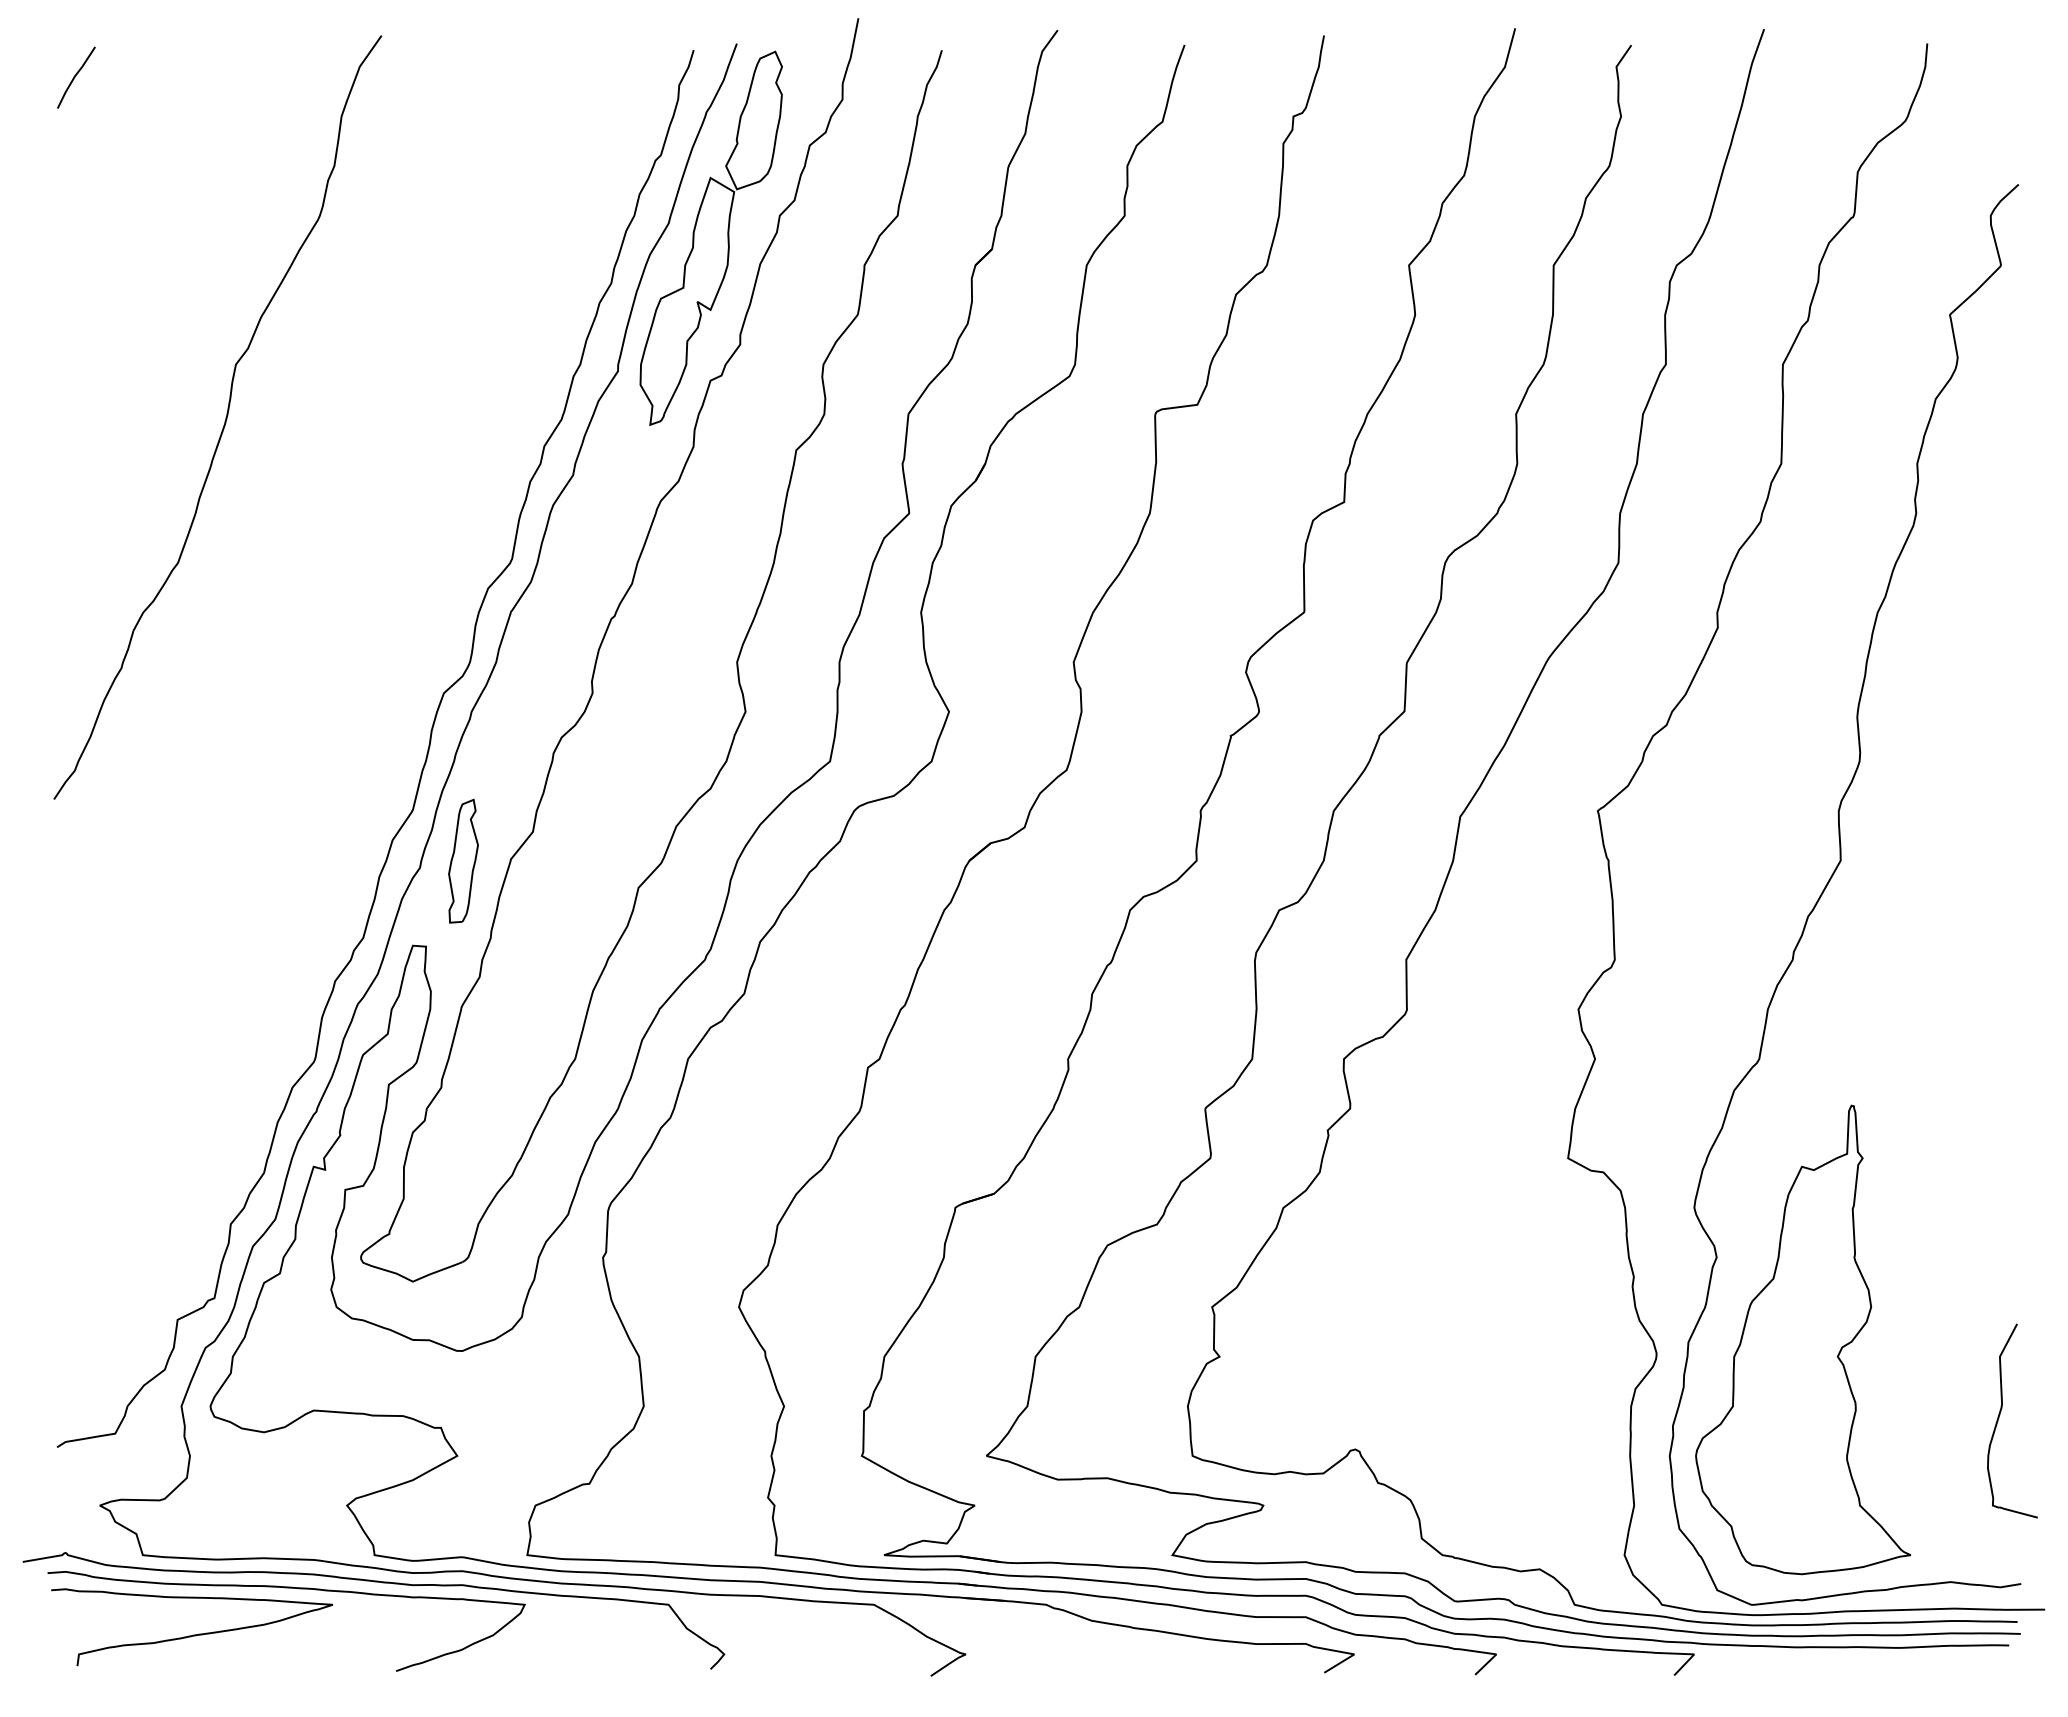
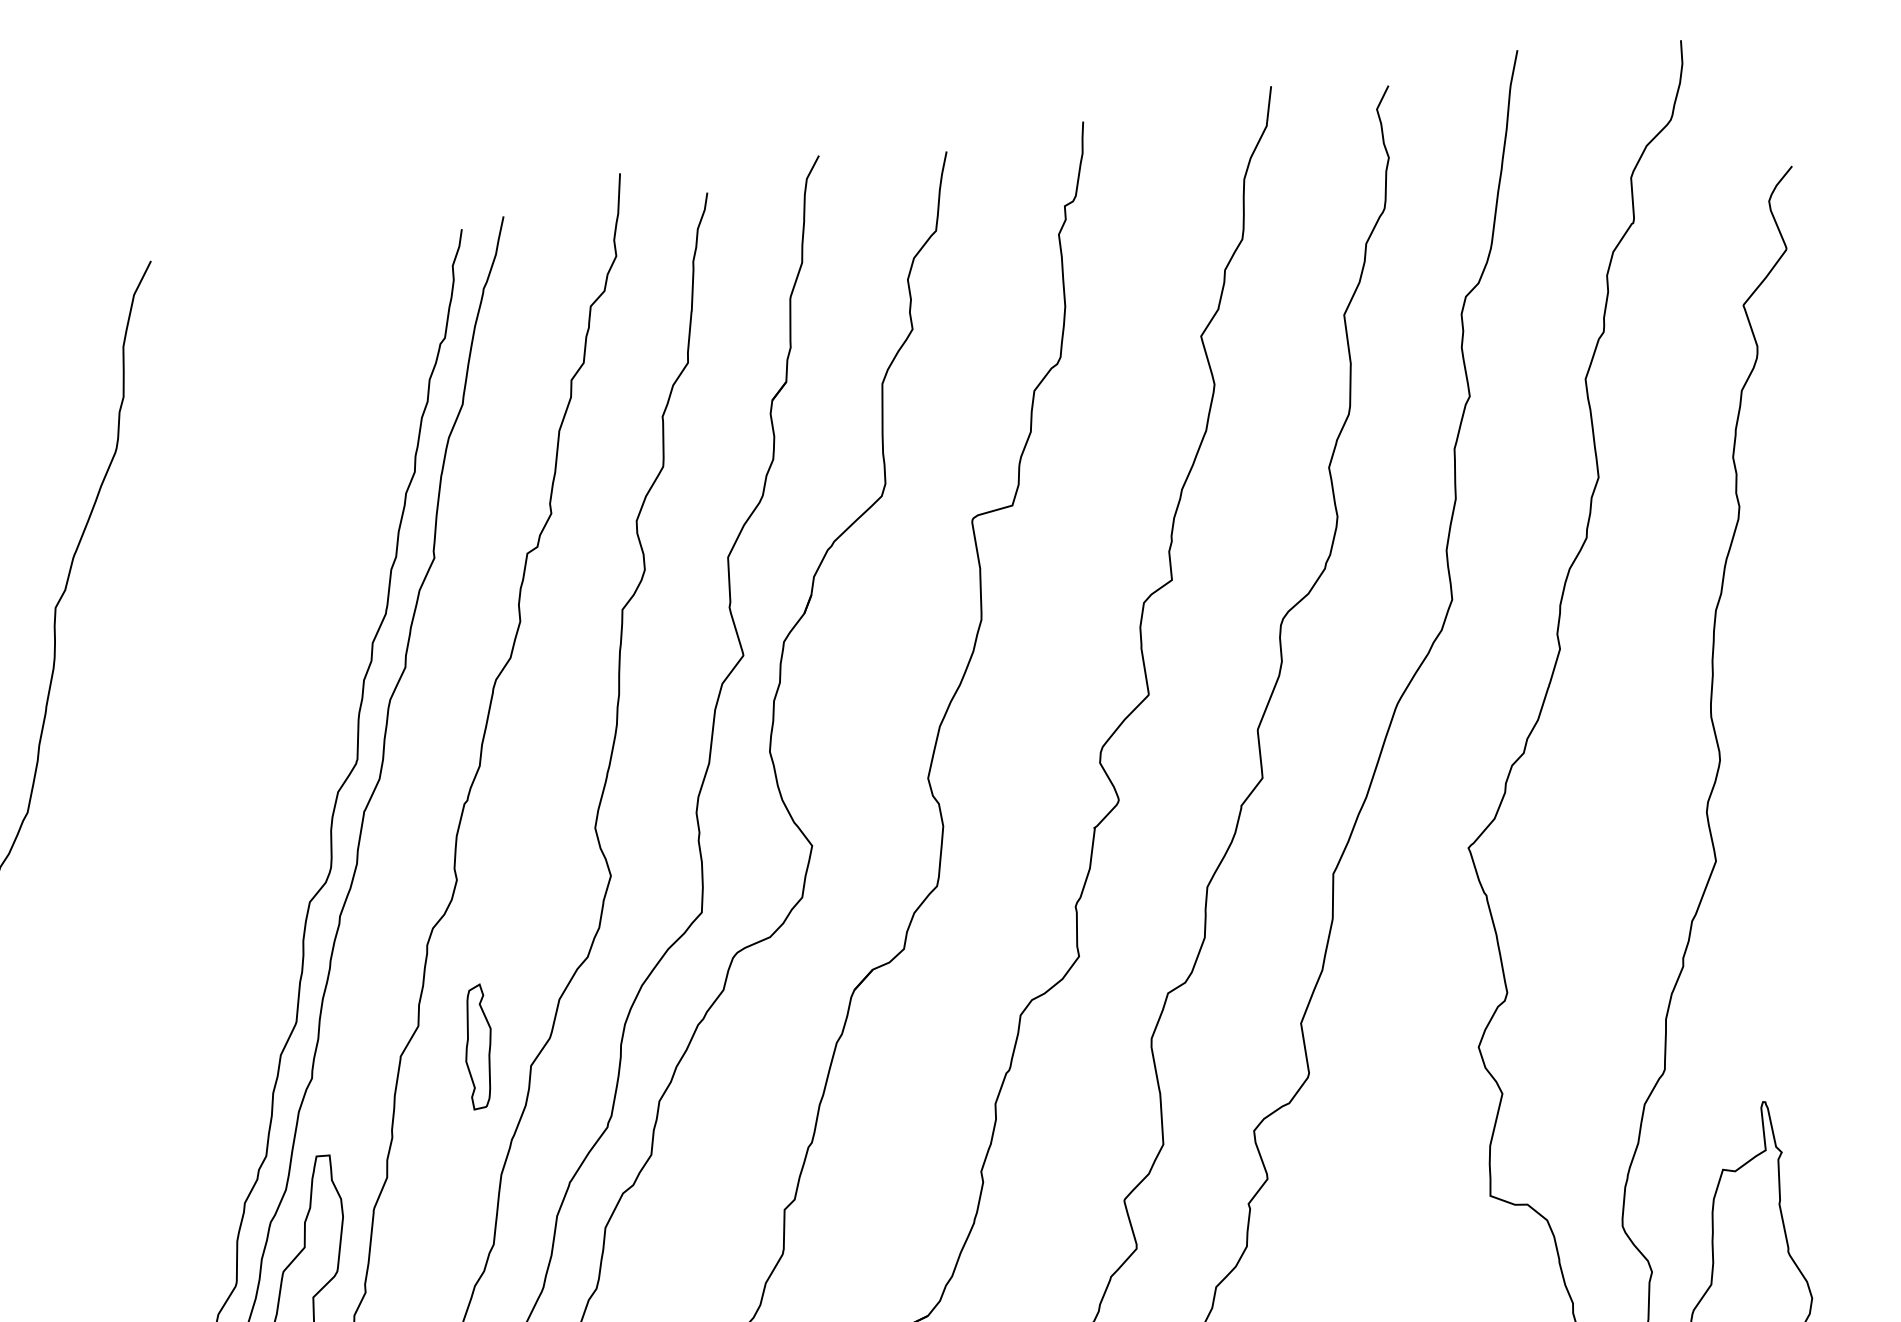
part: (710, 237) -> (506, 412), removed
part: (463, 860) -> (478, 1046), moved

